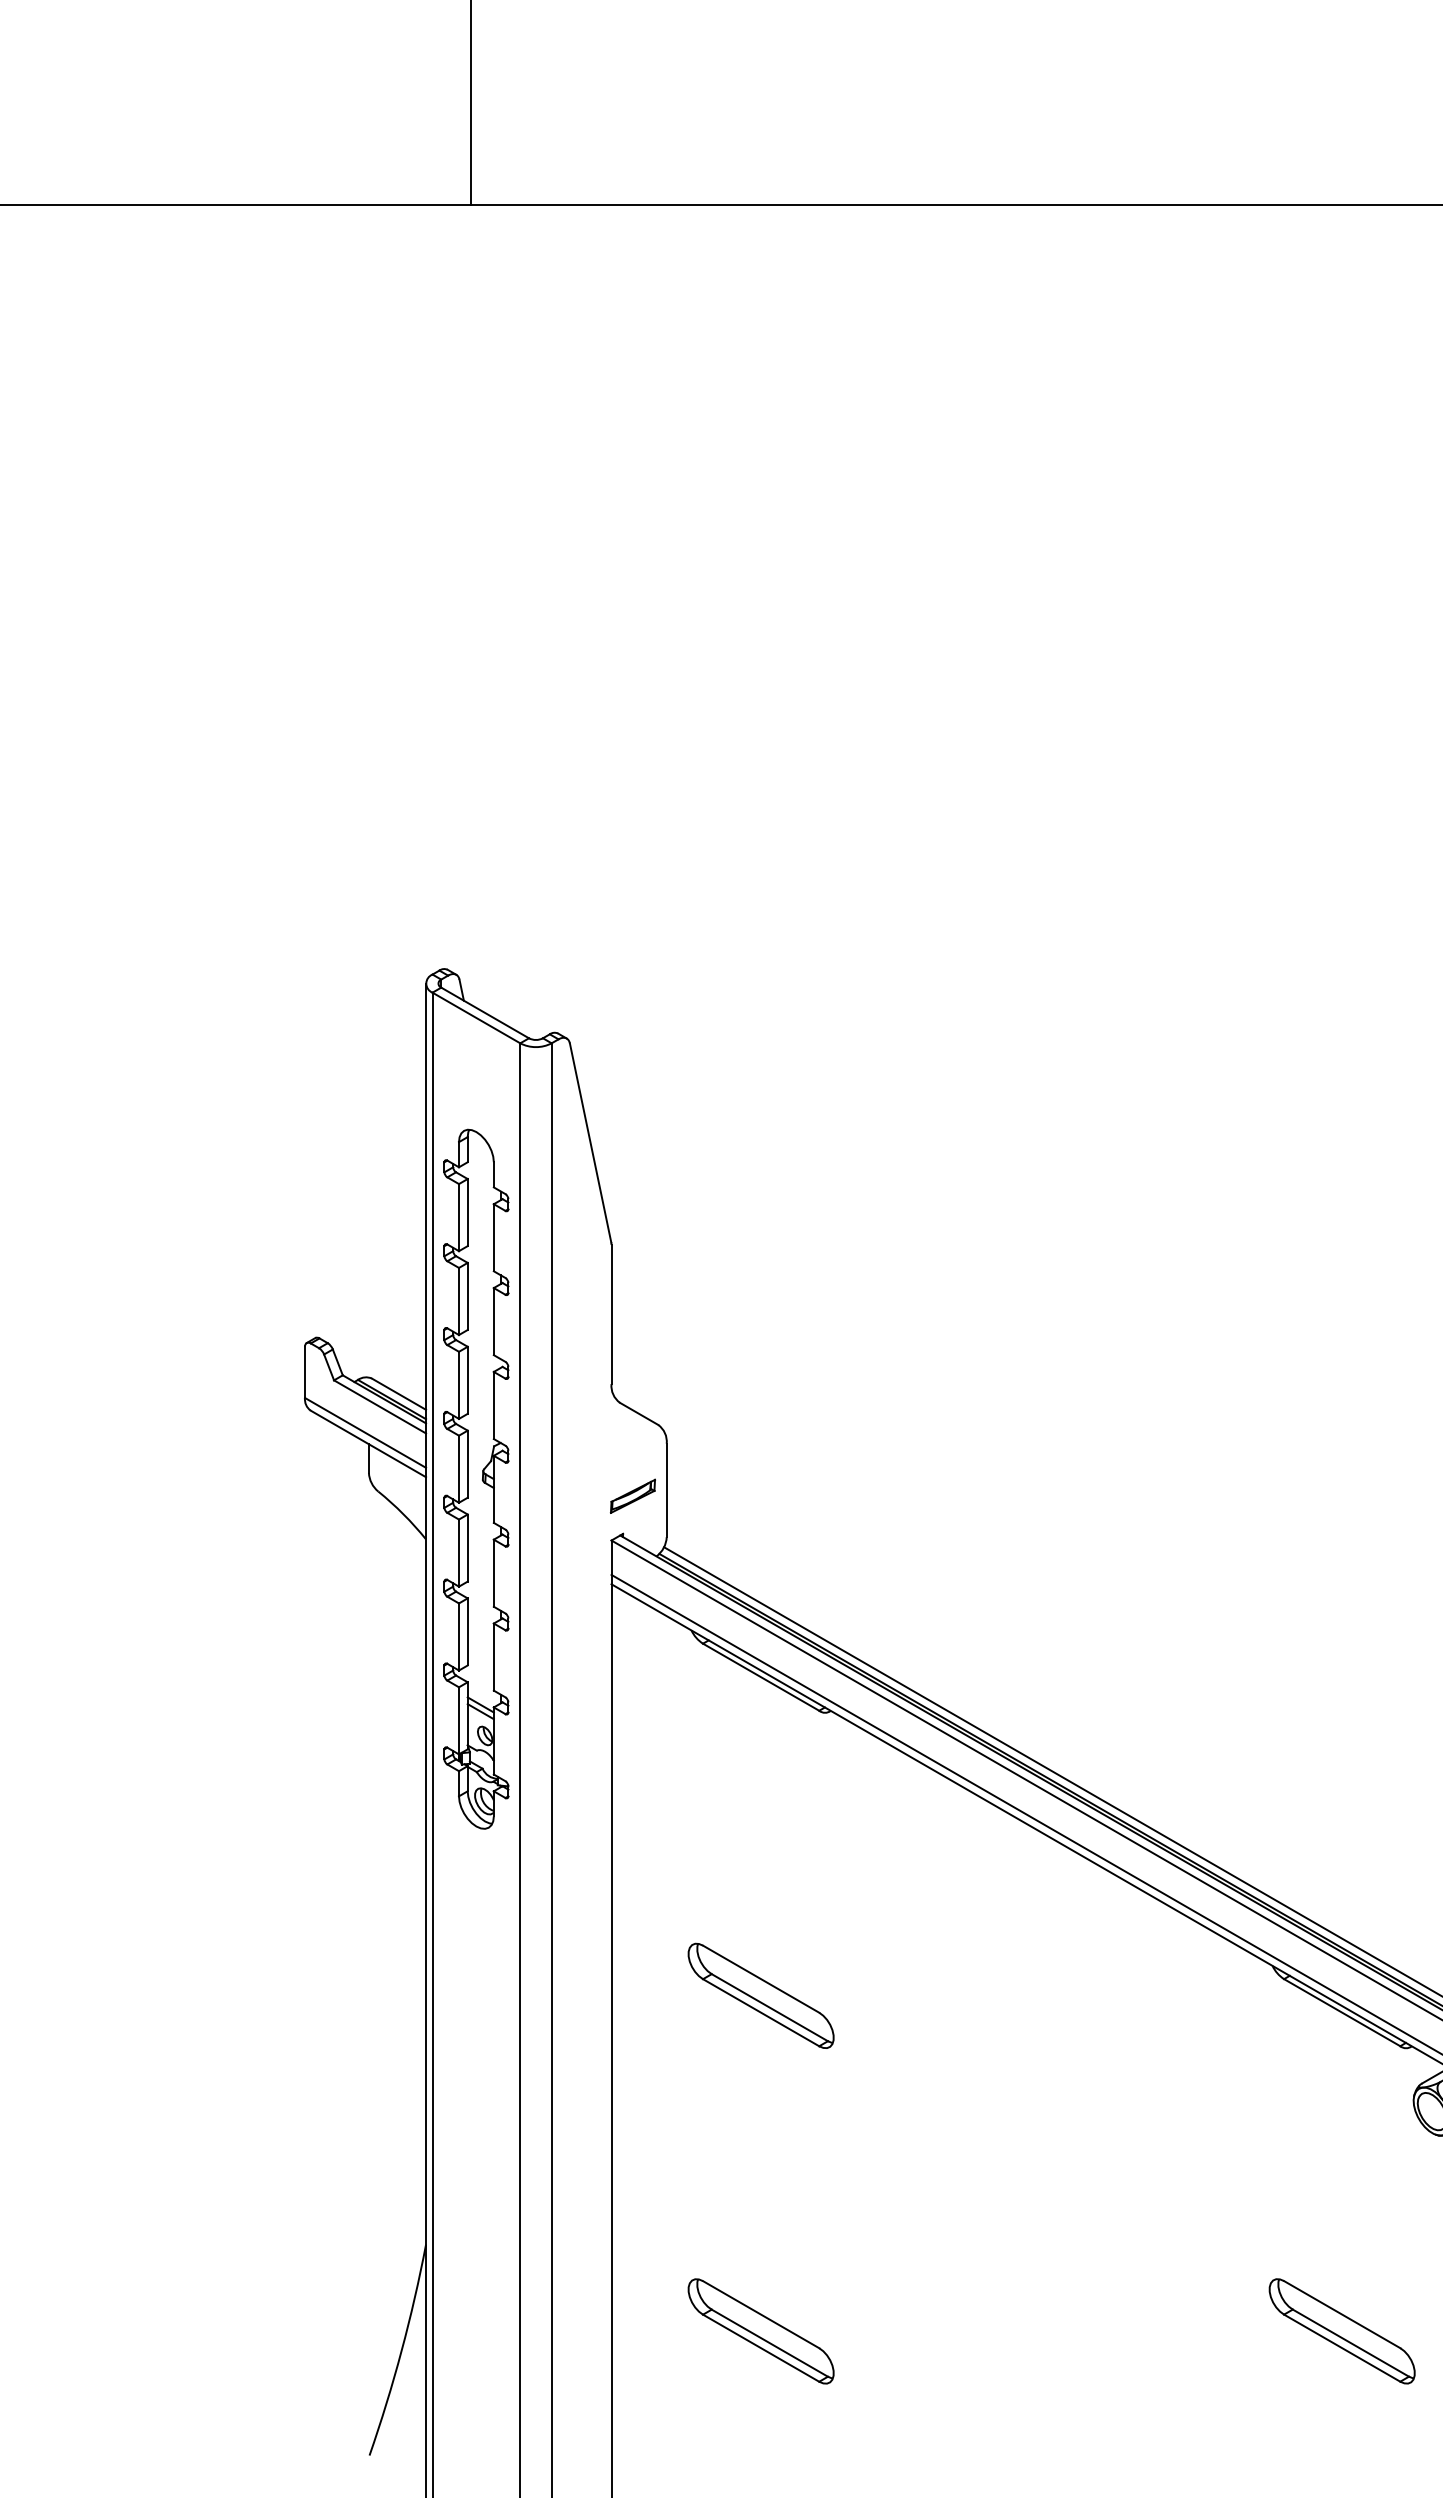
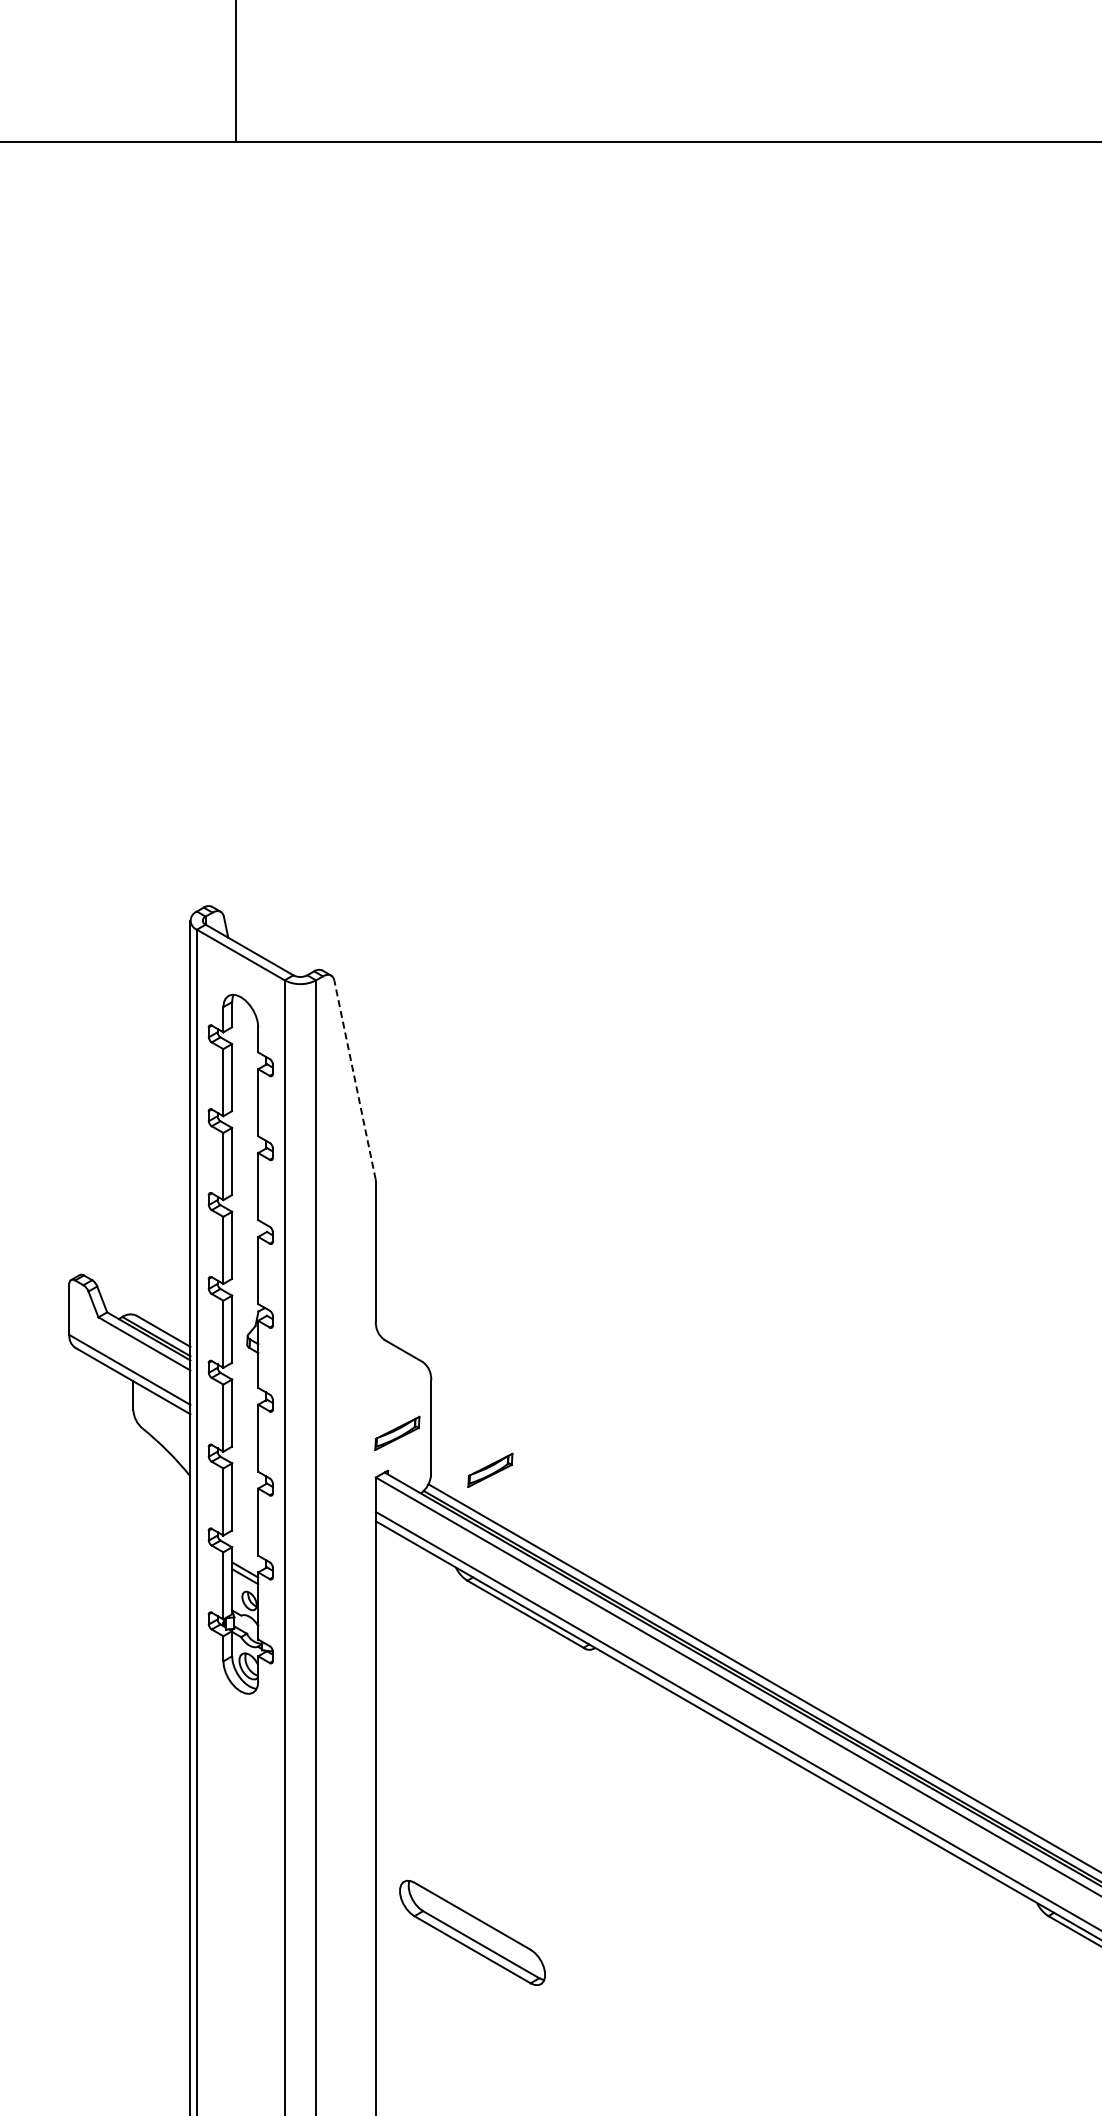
line: (590, 1142) -> (354, 1079), solid -> dashed
part: (476, 1478) -> (240, 1343), moved
part: (725, 1532) -> (489, 1469), added
part: (760, 1995) -> (471, 1932), moved

